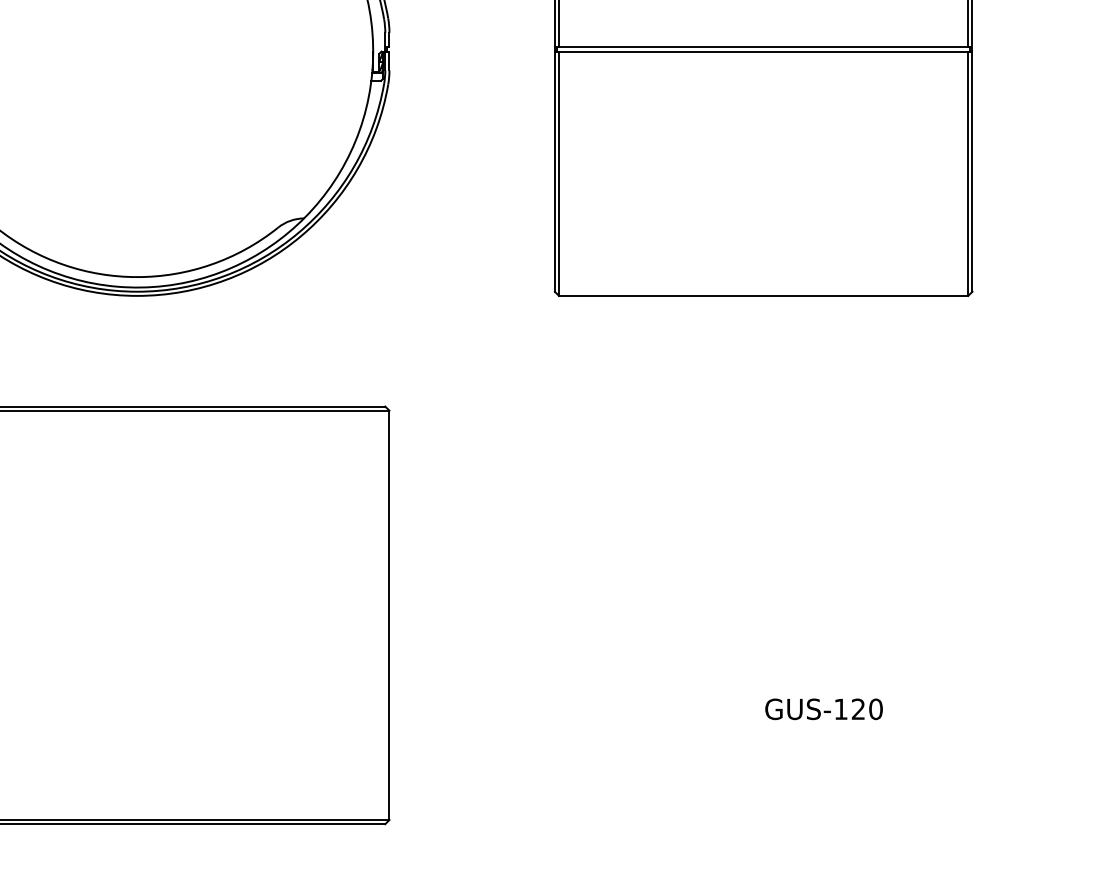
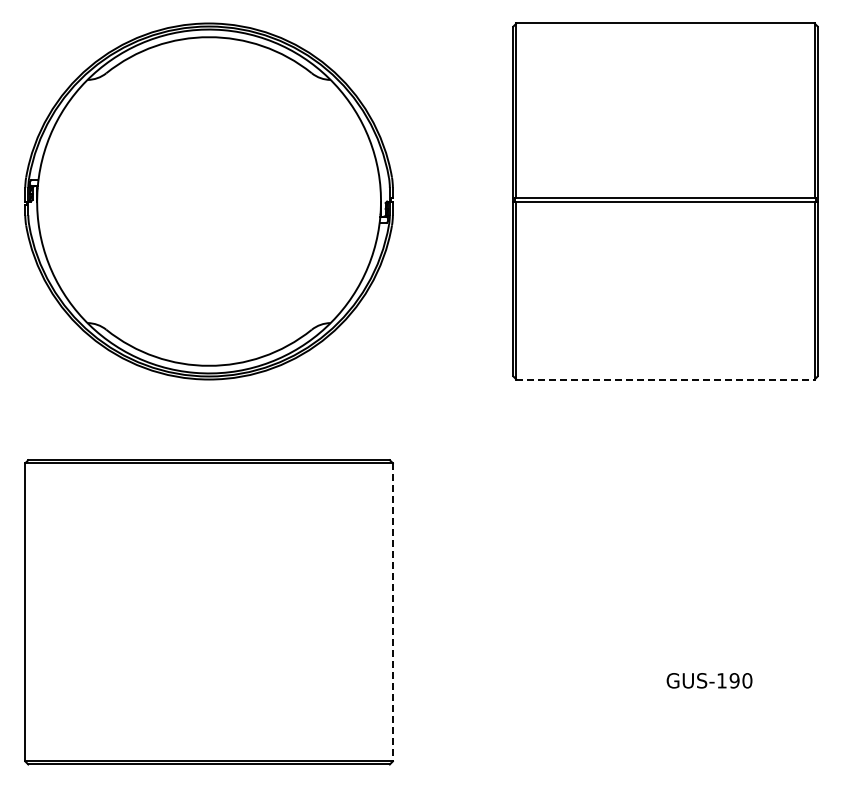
line: (764, 295) -> (666, 379), solid -> dashed
line: (388, 615) -> (392, 612), solid -> dashed
text: (858, 708) -> (734, 680), GUS-120 -> GUS-190

